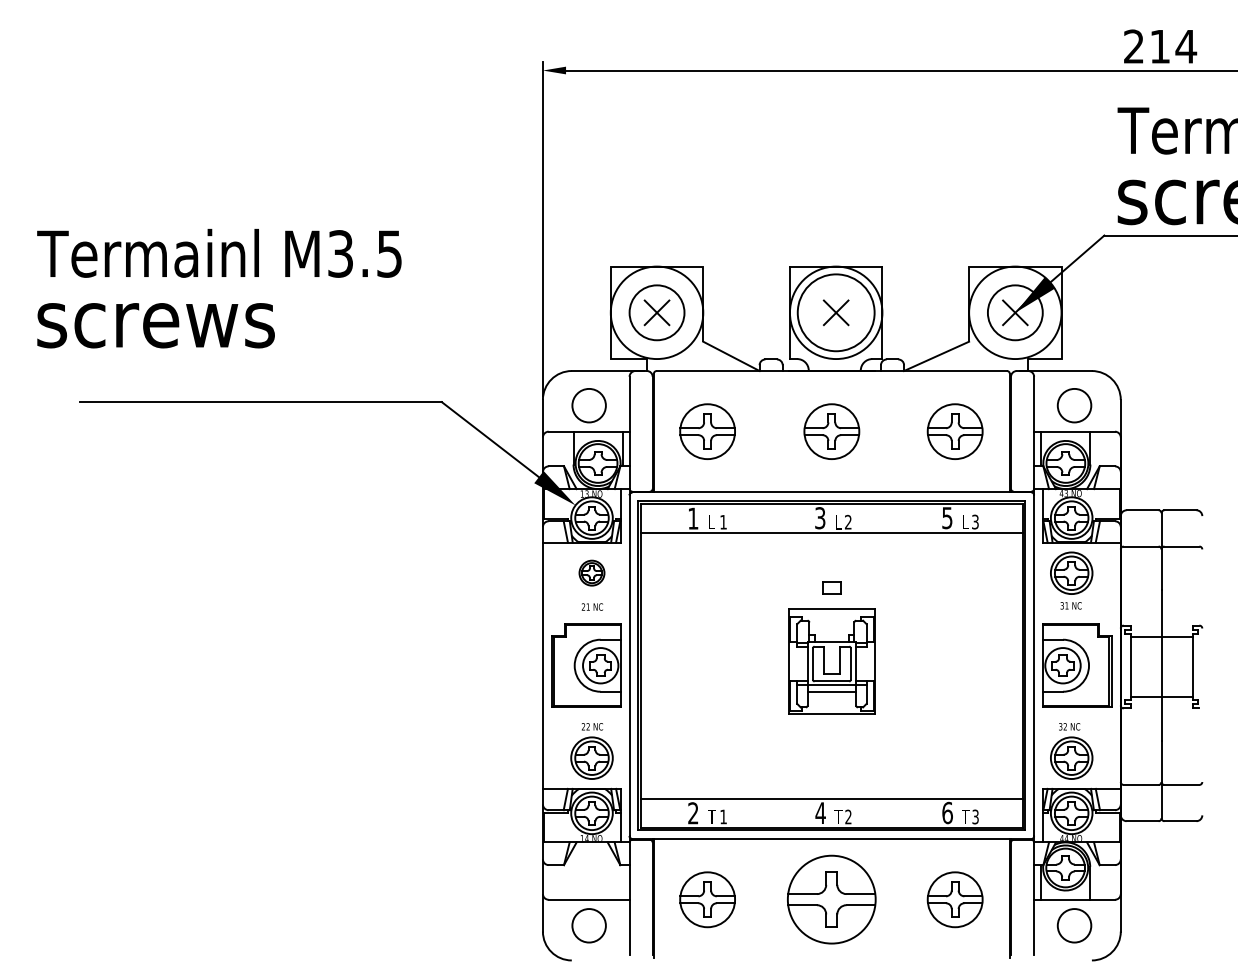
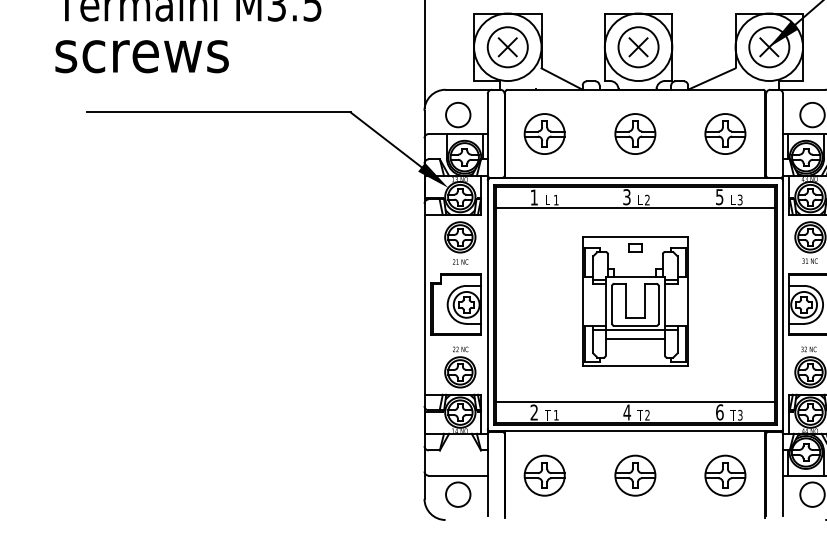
circle: (835, 312) -> (638, 47), size x0.71
part: (591, 572) -> (459, 236), size x1.67
part: (831, 661) -> (635, 301), size x1.67
part: (831, 899) -> (635, 475), size x0.62

